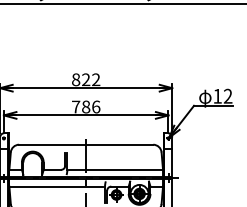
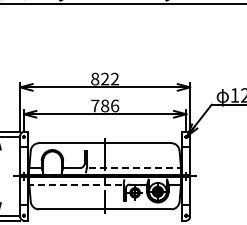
line: (116, 170) -> (135, 168), solid -> dashed
line: (56, 186) -> (75, 184), solid -> dashed

